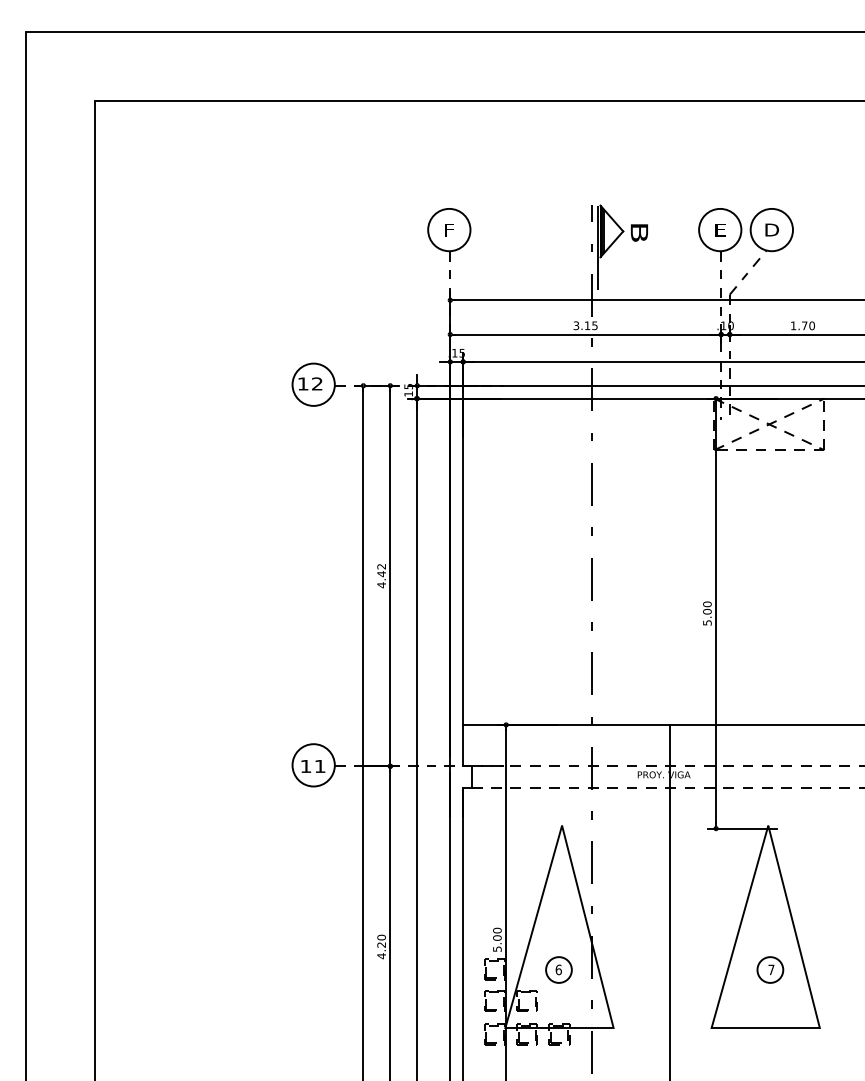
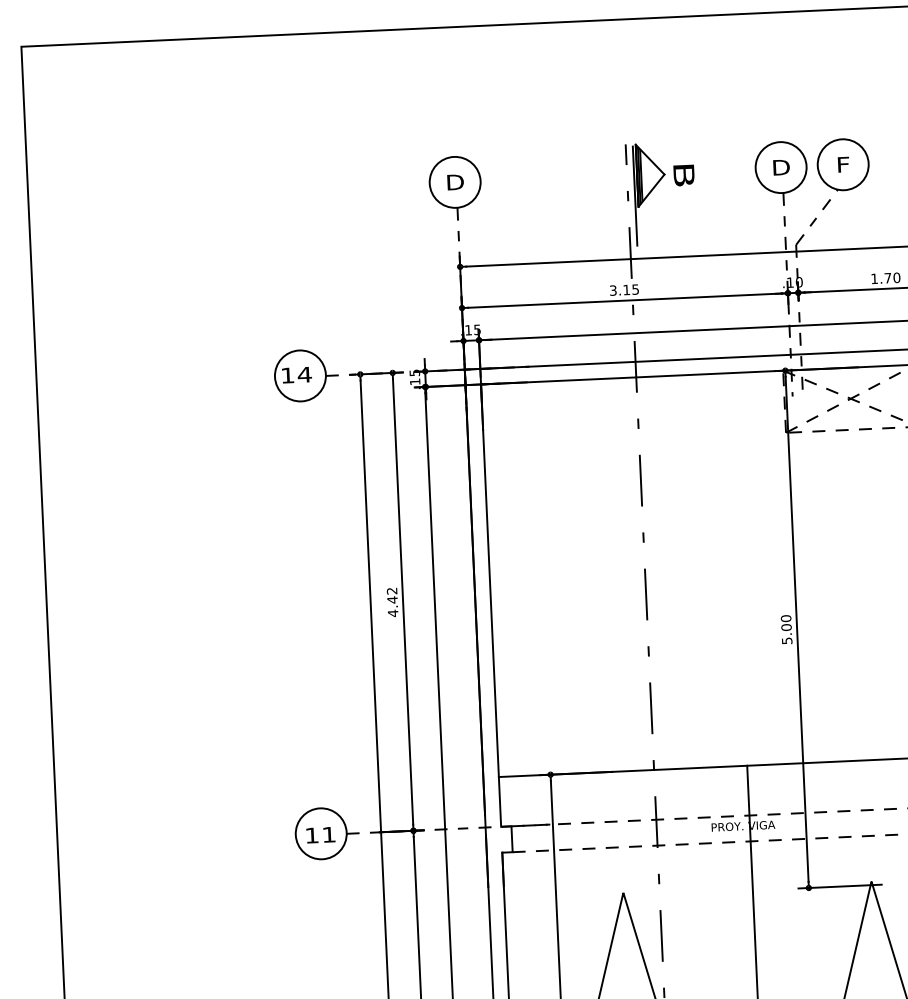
text: (449, 229) -> (455, 181), F -> D
text: (720, 229) -> (781, 166), E -> D
text: (771, 229) -> (842, 164), D -> F
text: (317, 383) -> (304, 374), 12 -> 14

